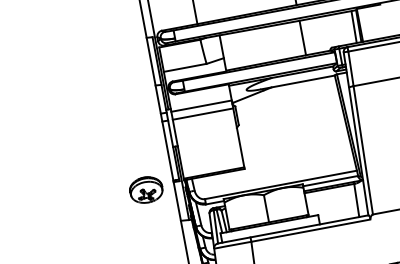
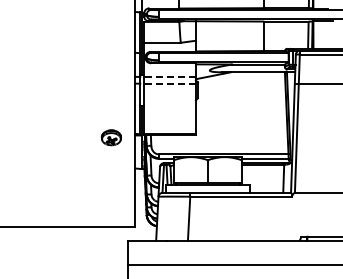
line: (201, 105) -> (170, 76), solid -> dashed
line: (203, 113) -> (170, 83), solid -> dashed
part: (146, 189) -> (111, 137), size x0.7

